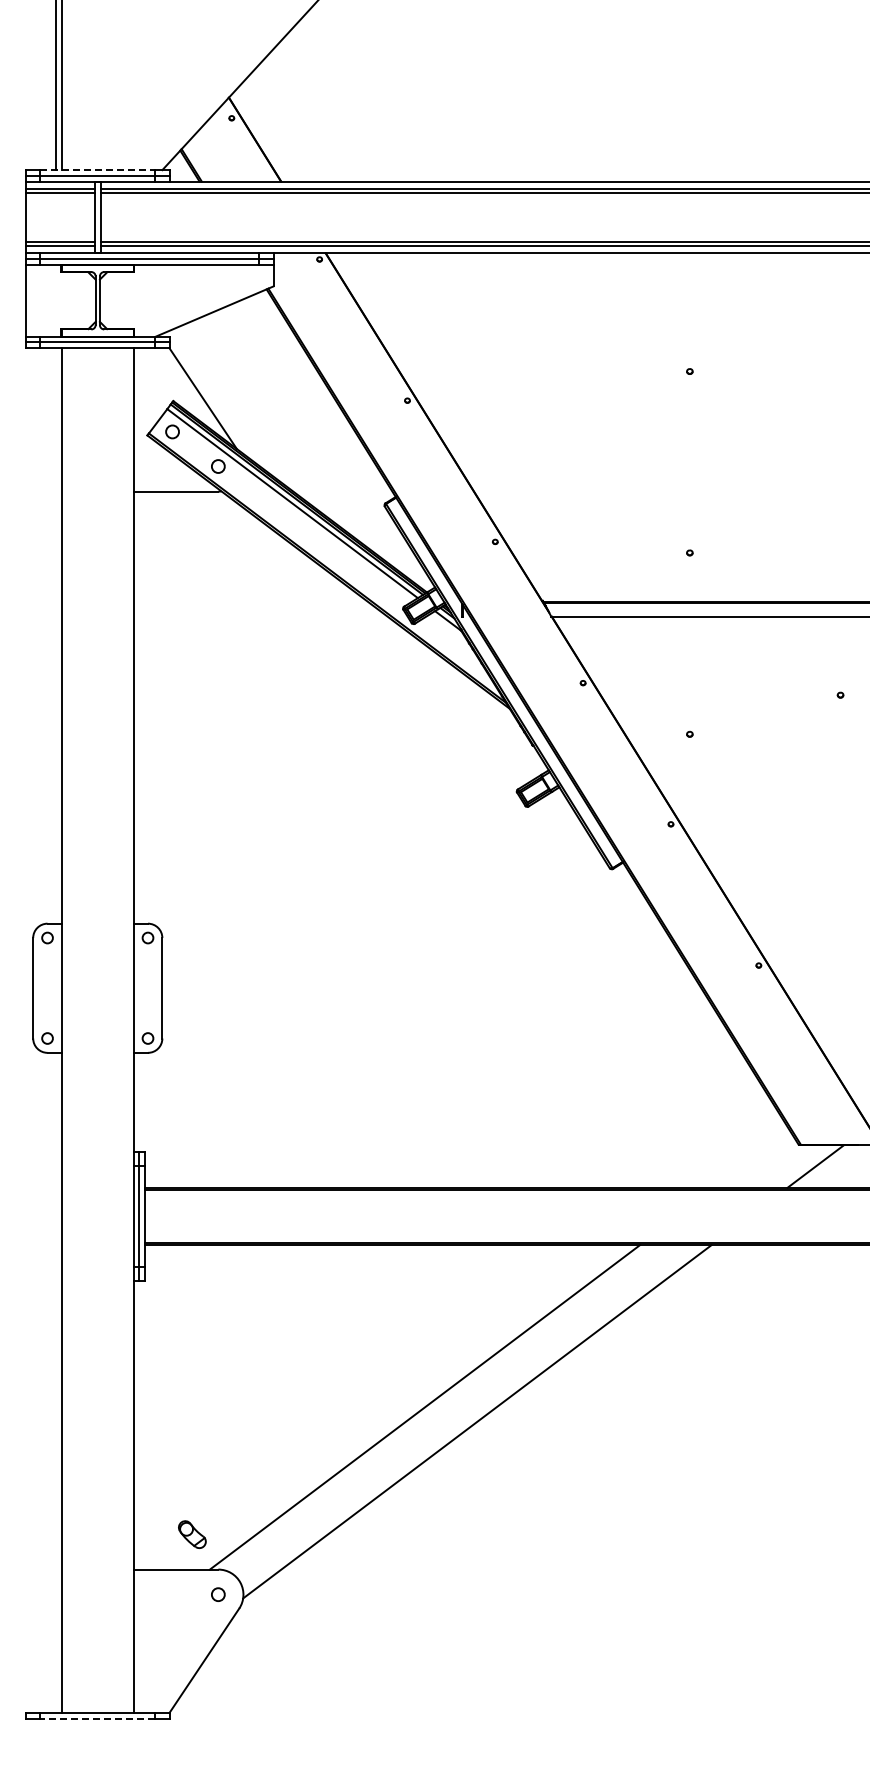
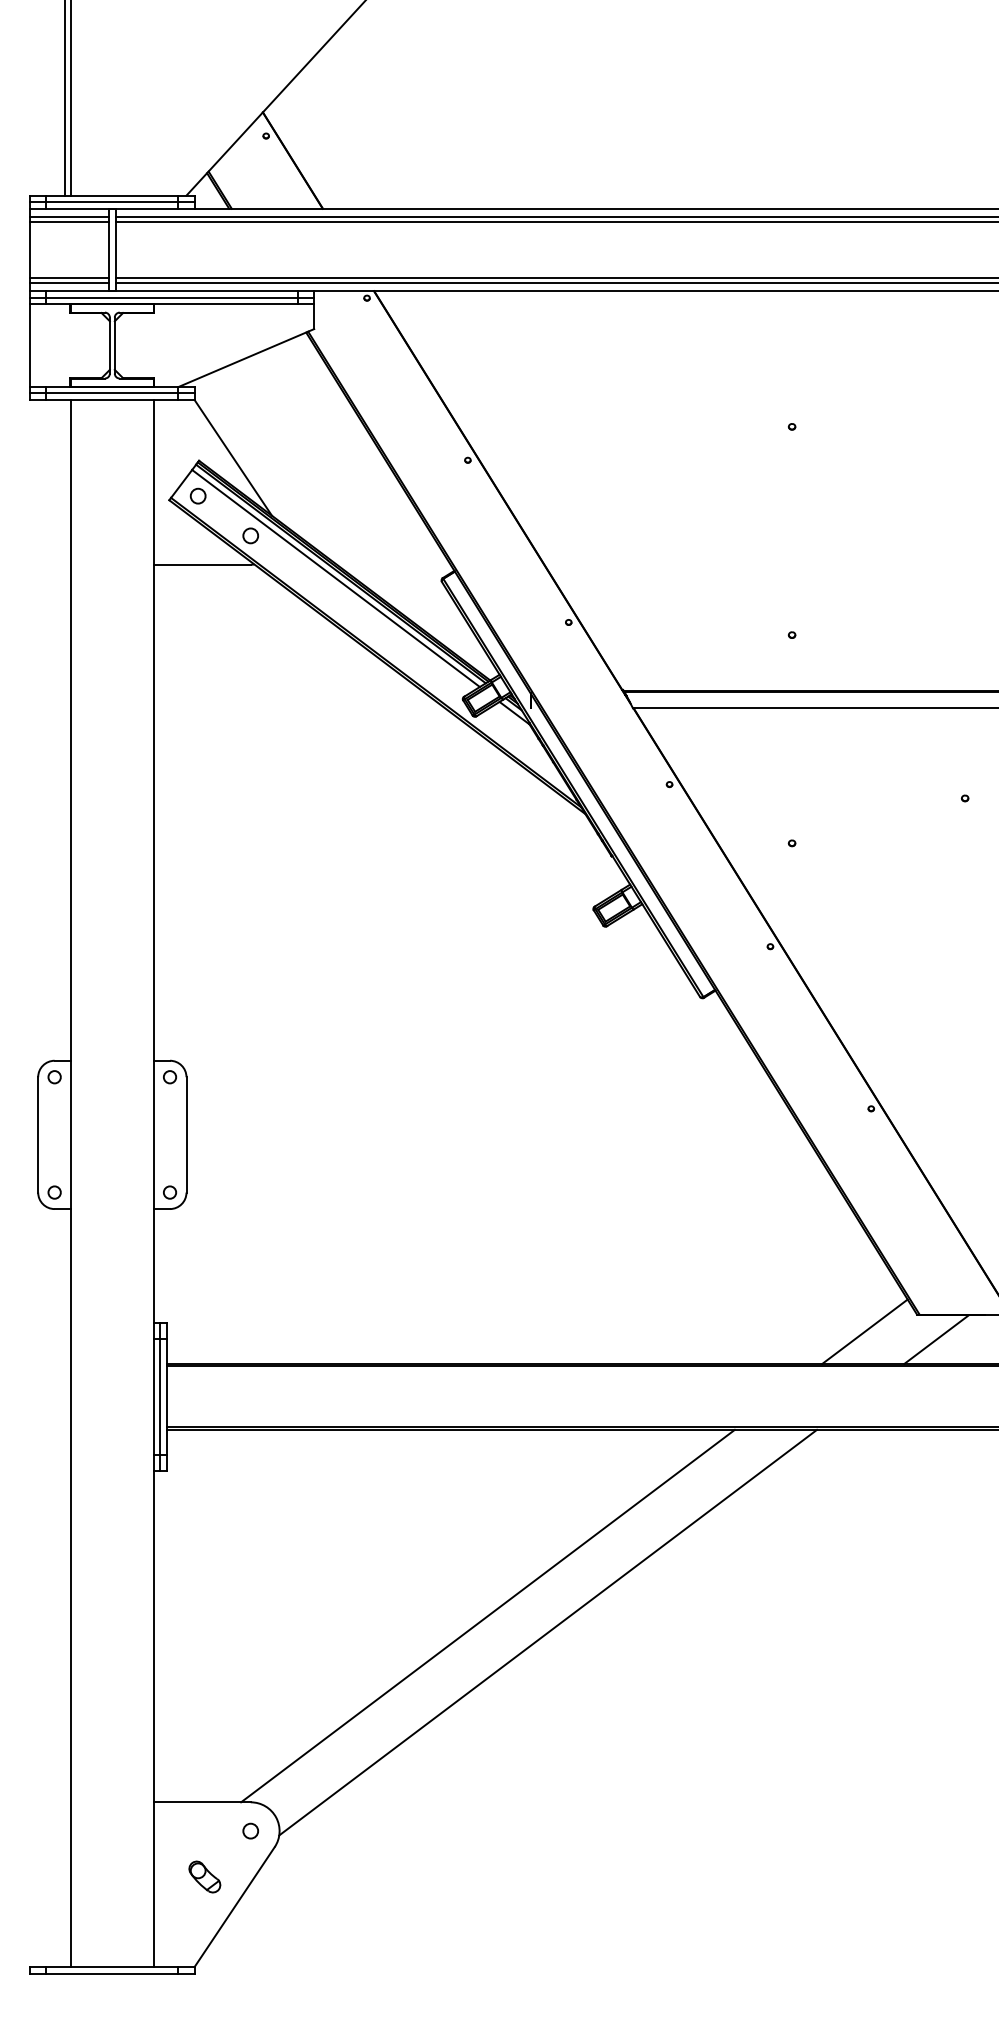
line: (98, 170) -> (113, 196), dashed -> solid
line: (753, 1159) -> (865, 1331), added
part: (192, 1534) -> (205, 1876), moved
line: (97, 1718) -> (112, 1973), dashed -> solid

